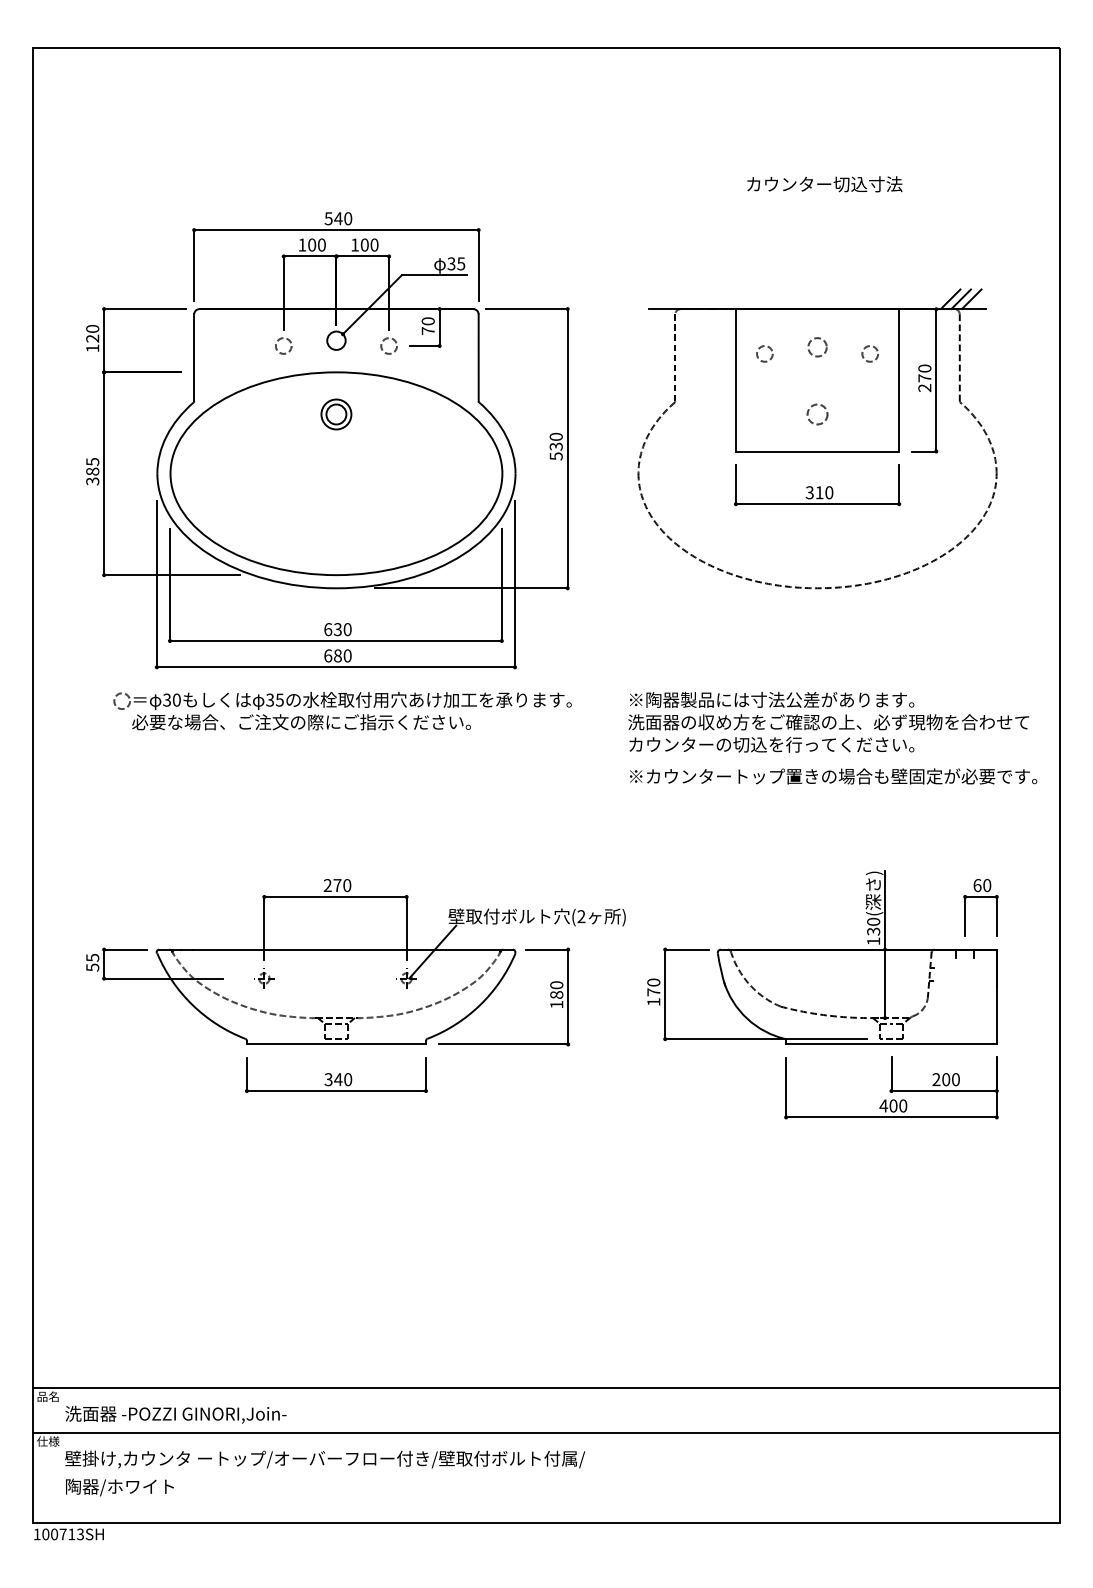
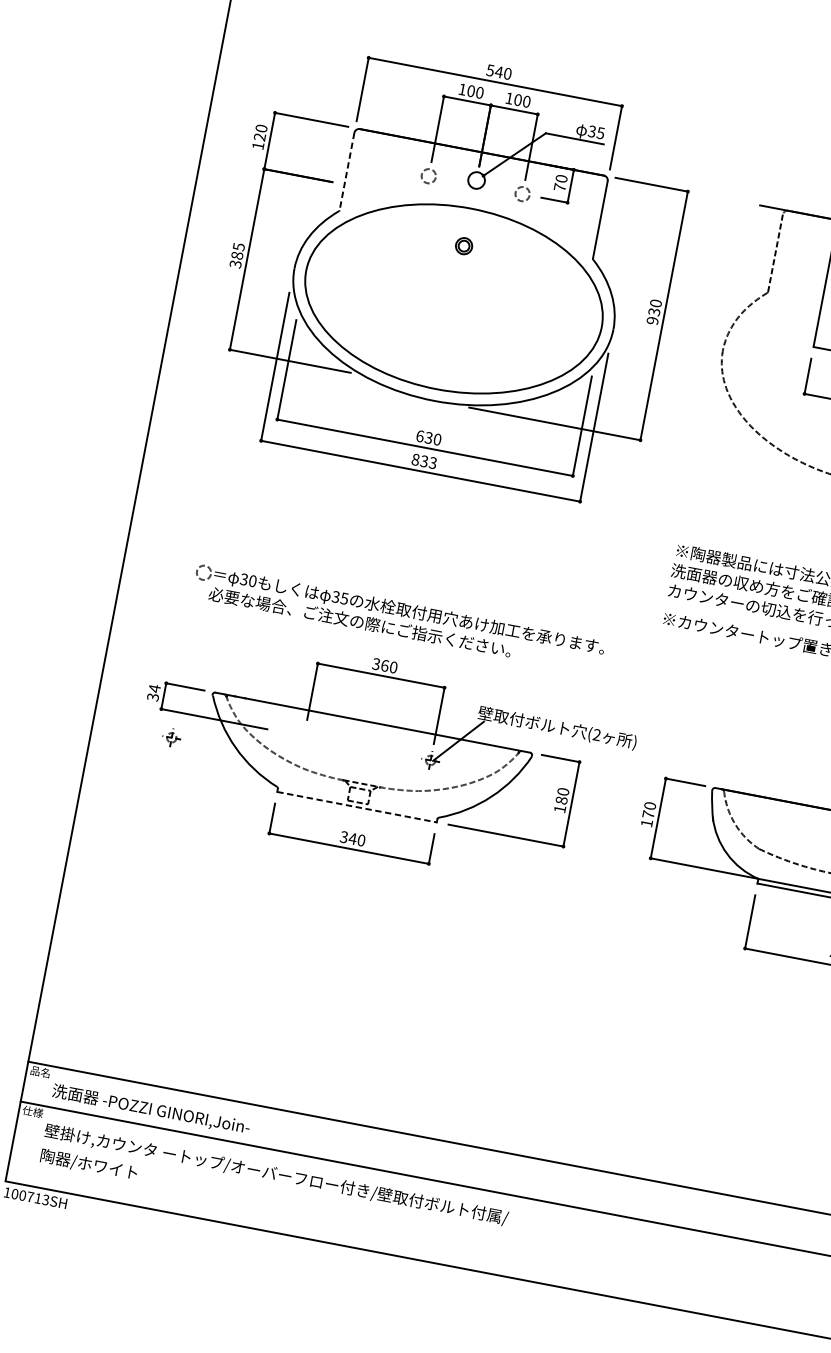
line: (194, 358) -> (347, 172), solid -> dashed
part: (336, 414) -> (464, 246), size x0.6
text: (555, 456) -> (652, 320), 530 -> 930
text: (337, 655) -> (424, 460), 680 -> 833
part: (342, 710) -> (398, 618), moved
text: (332, 885) -> (380, 664), 270 -> 360
text: (92, 962) -> (153, 692), 55 -> 34
part: (264, 978) -> (171, 737), moved
line: (336, 1044) -> (357, 807), solid -> dashed

